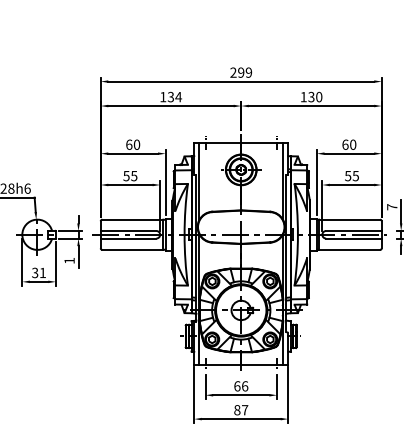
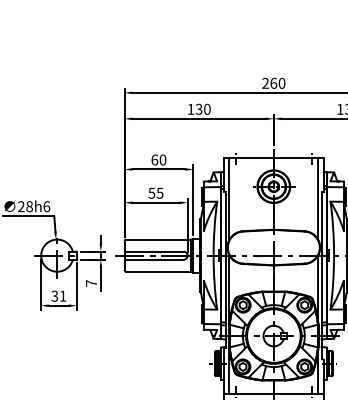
text: (245, 72) -> (278, 83), 299 -> 260
text: (178, 96) -> (207, 108), 134 -> 130
text: (69, 260) -> (91, 282), 1 -> 7

